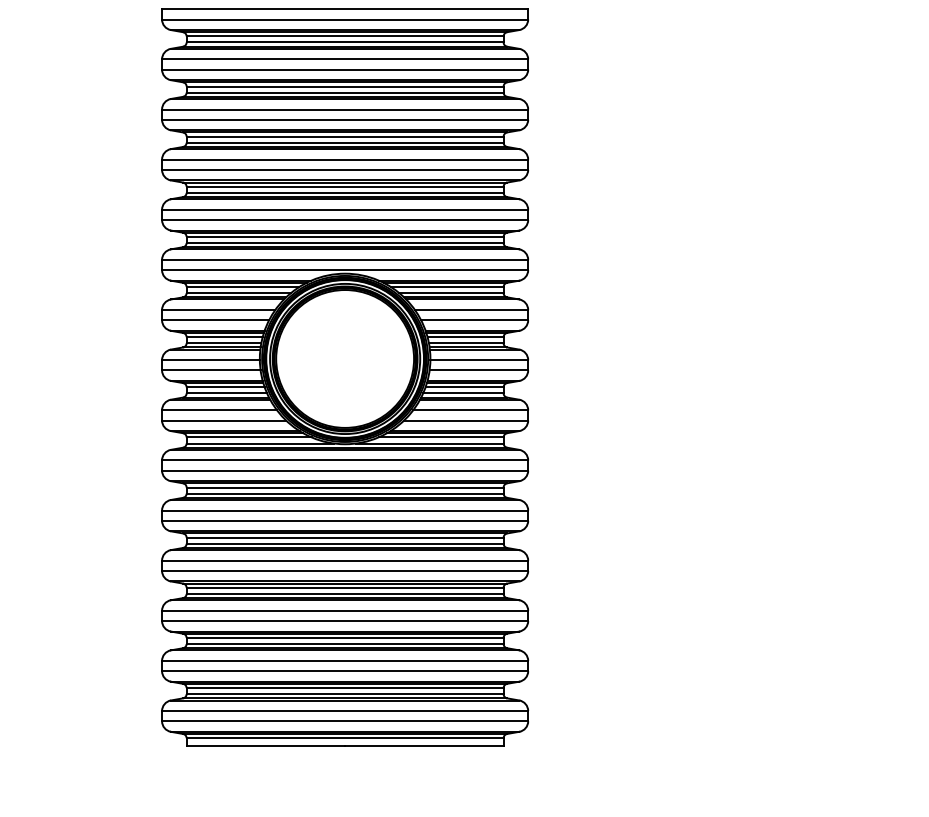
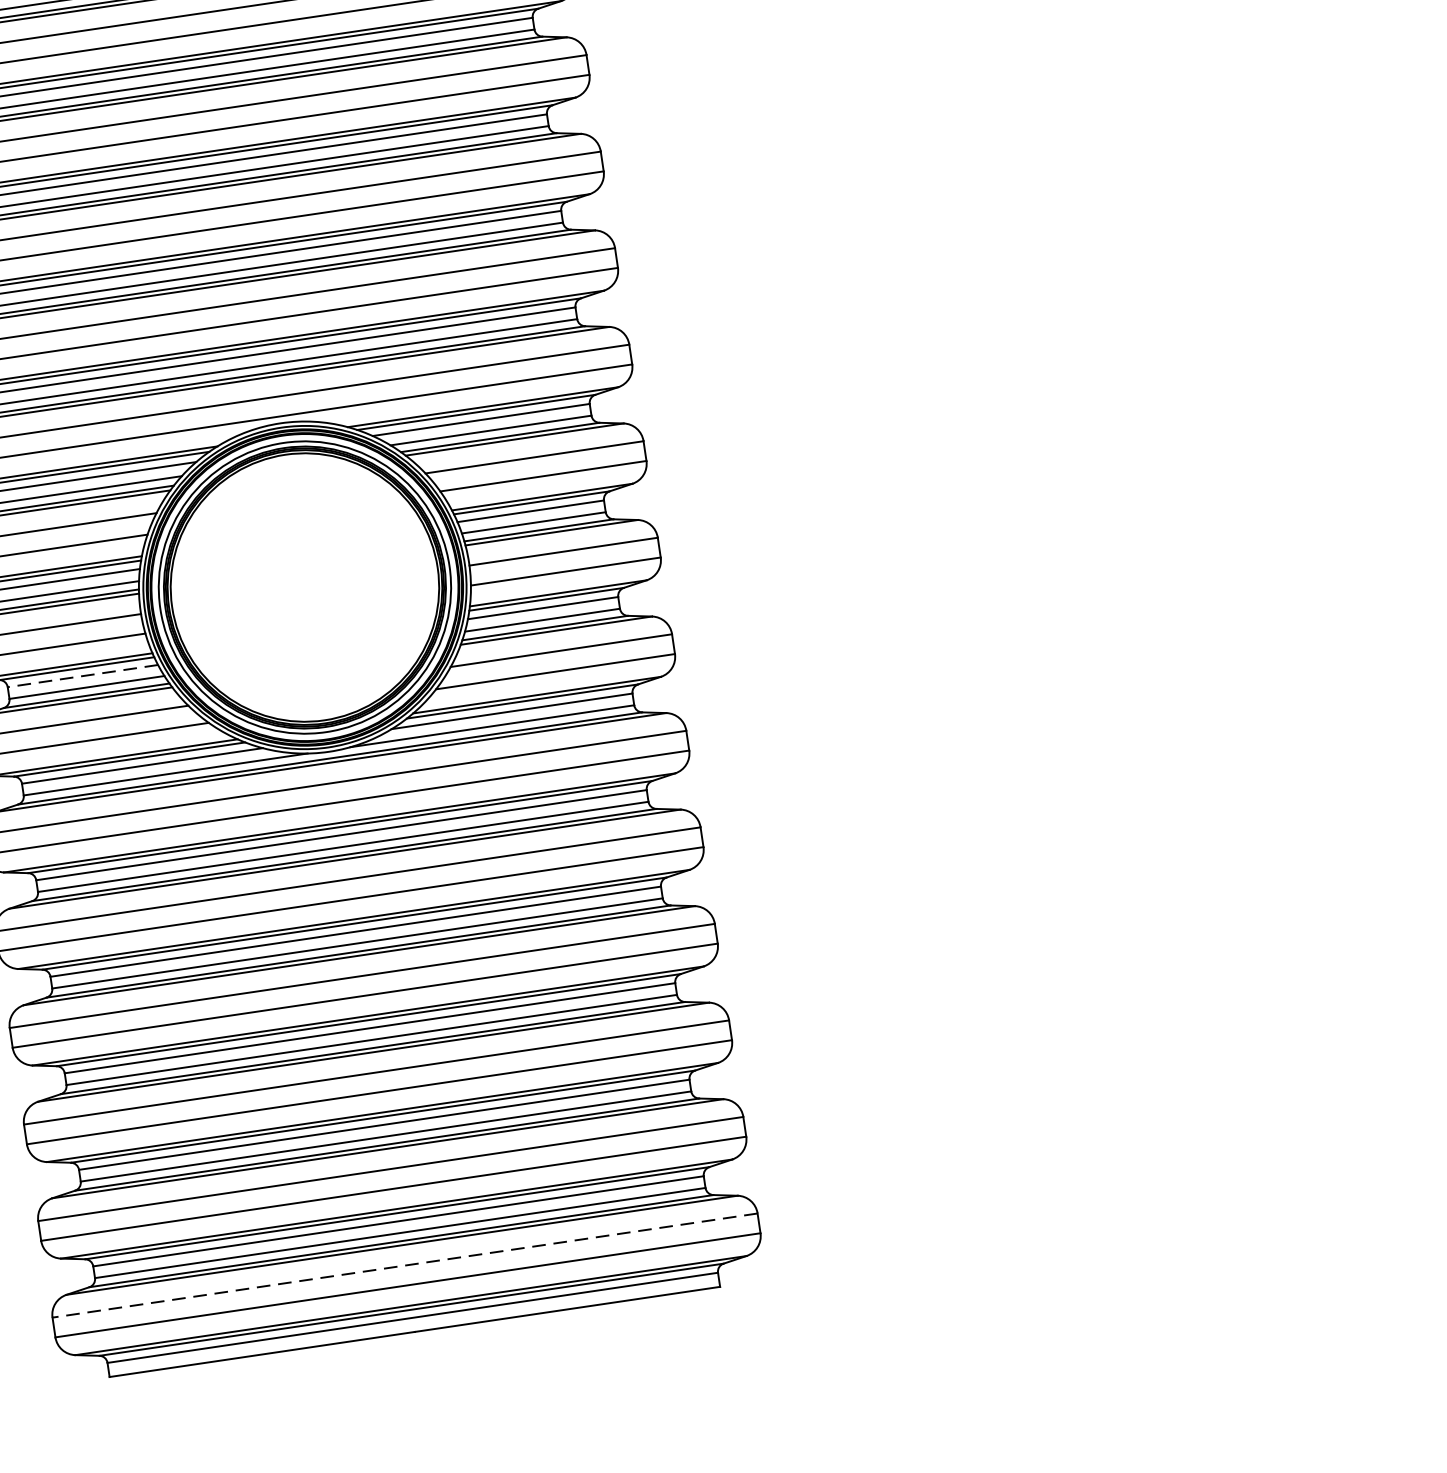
line: (225, 387) -> (82, 676), solid -> dashed
line: (344, 711) -> (403, 1266), solid -> dashed

